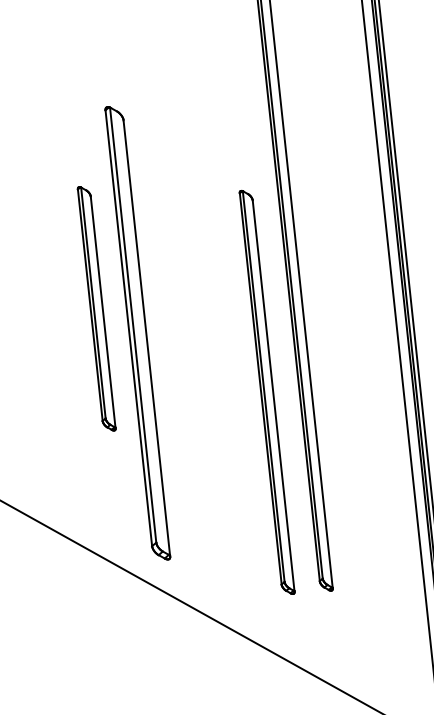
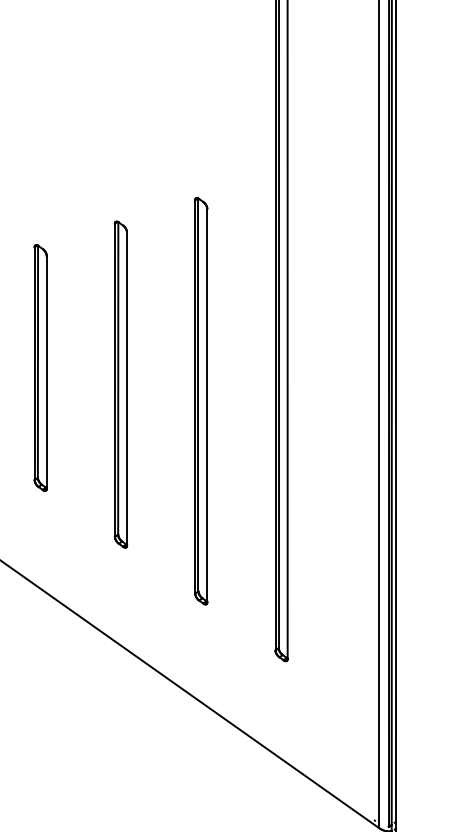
part: (96, 308) -> (40, 367), moved
part: (137, 333) -> (120, 384), size x0.71
part: (267, 392) -> (201, 401), moved

